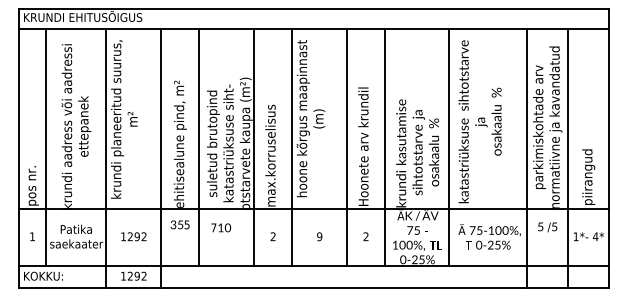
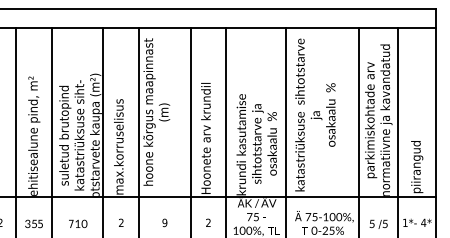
text: (179, 224) -> (33, 223), moved
text: (221, 227) -> (78, 223), moved
text: (547, 227) -> (378, 224), moved

